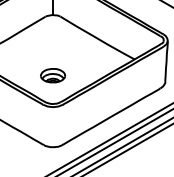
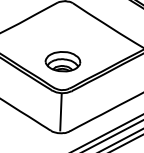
part: (52, 75) -> (62, 61), size x1.43
line: (53, 126) -> (61, 112), added

